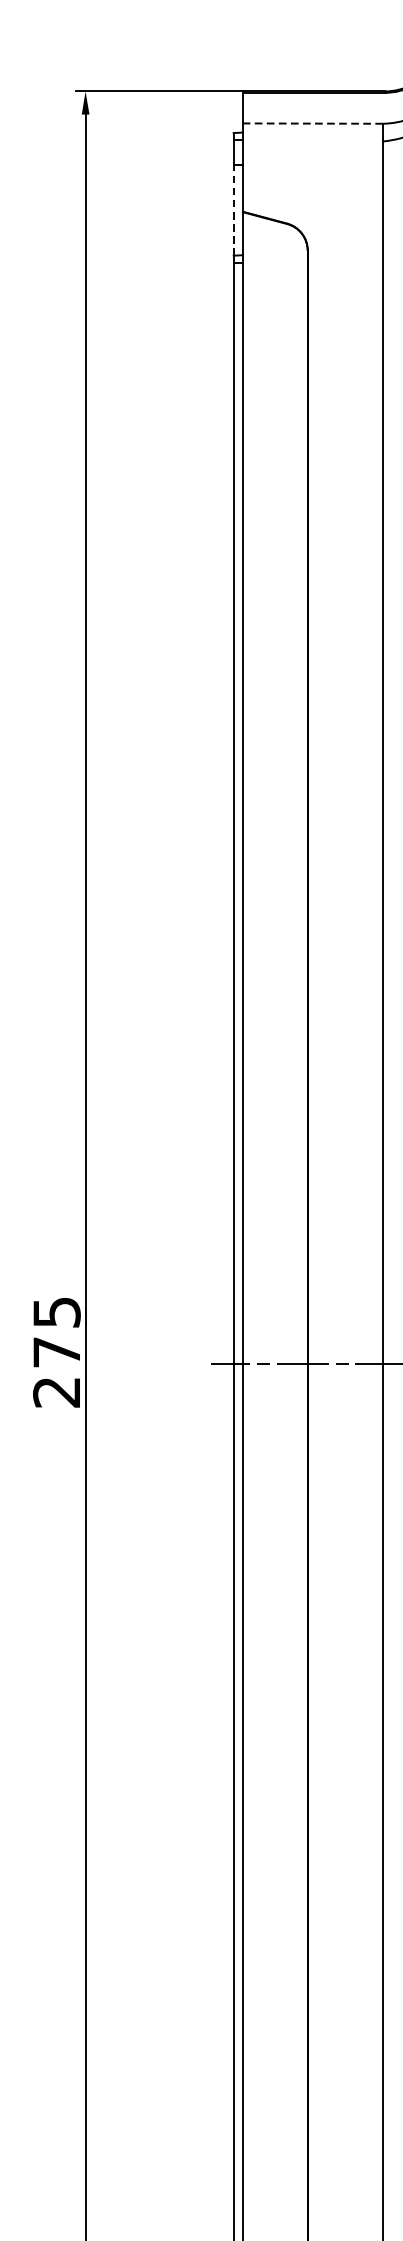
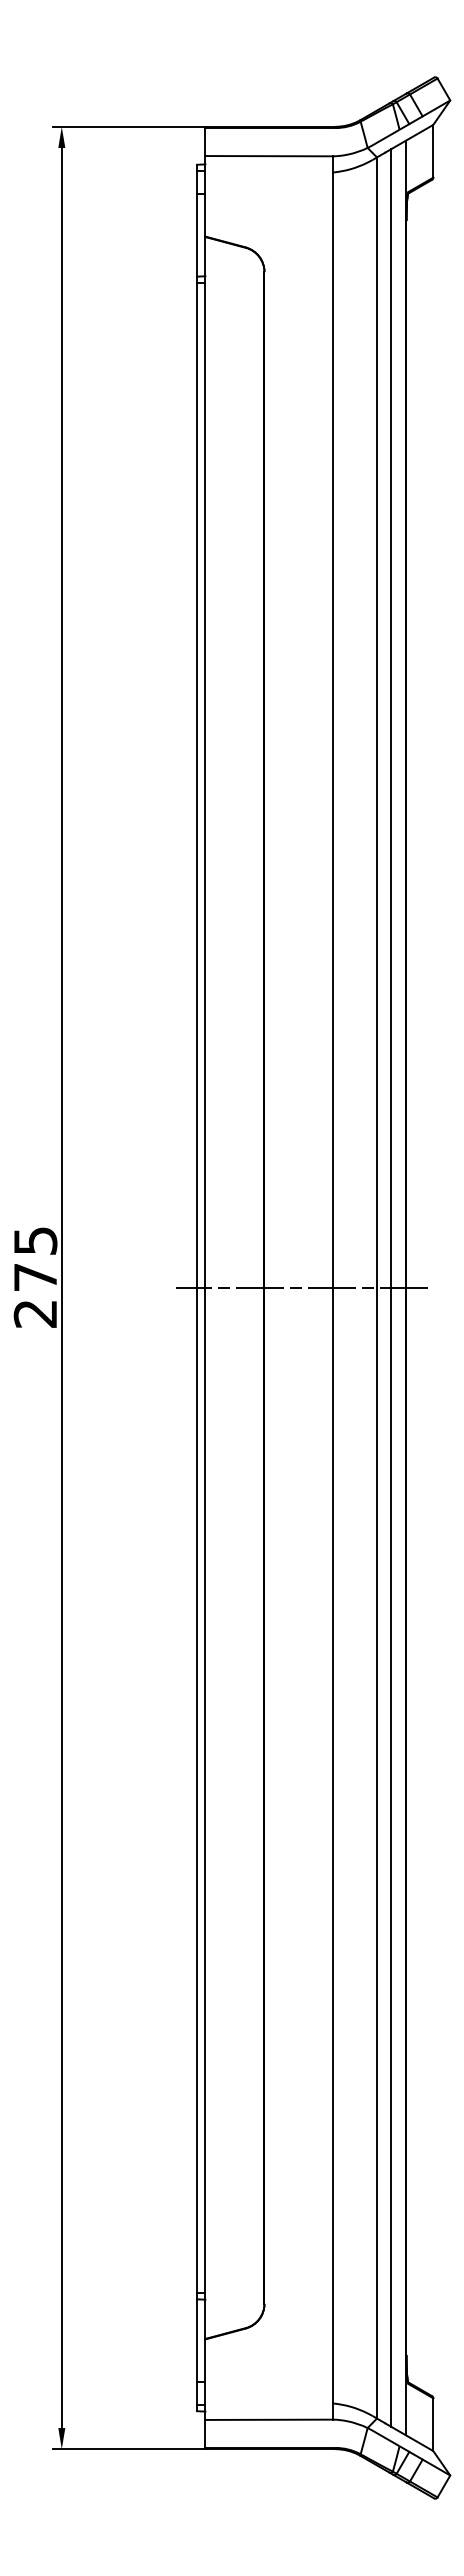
line: (313, 123) -> (269, 156), dashed -> solid
line: (233, 210) -> (196, 235), dashed -> solid

